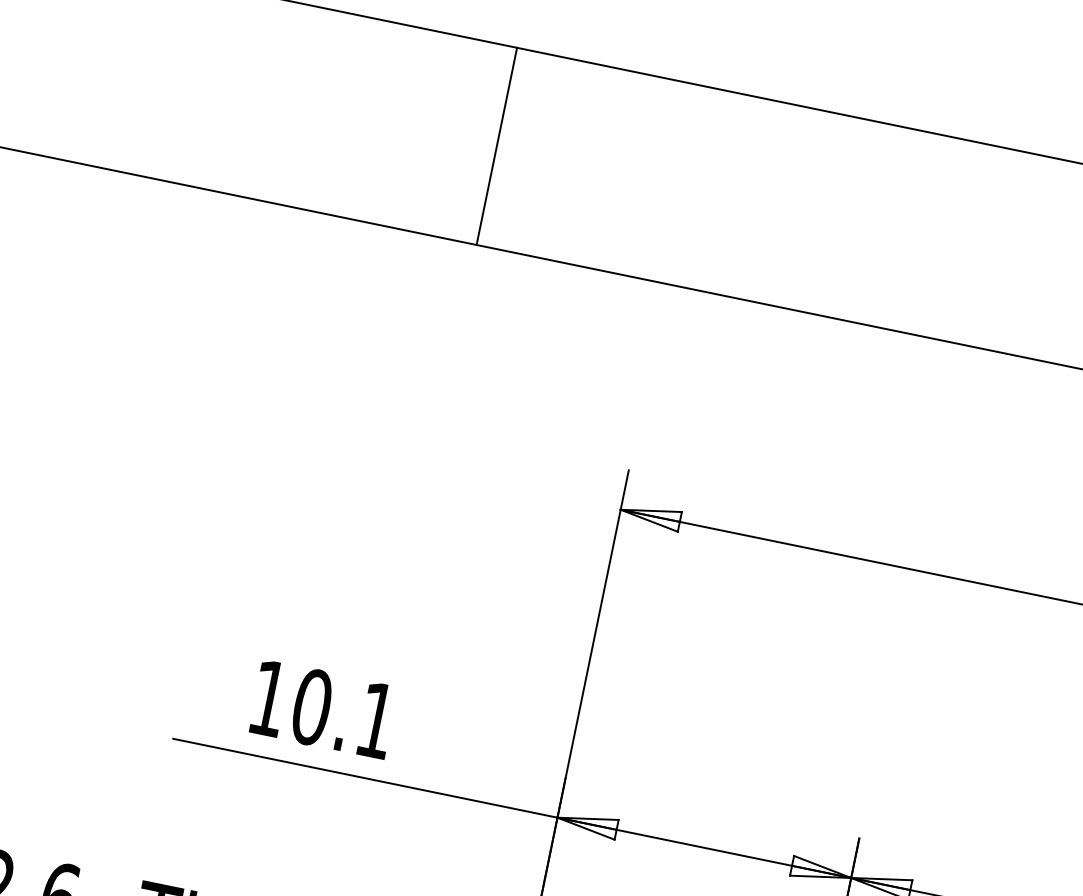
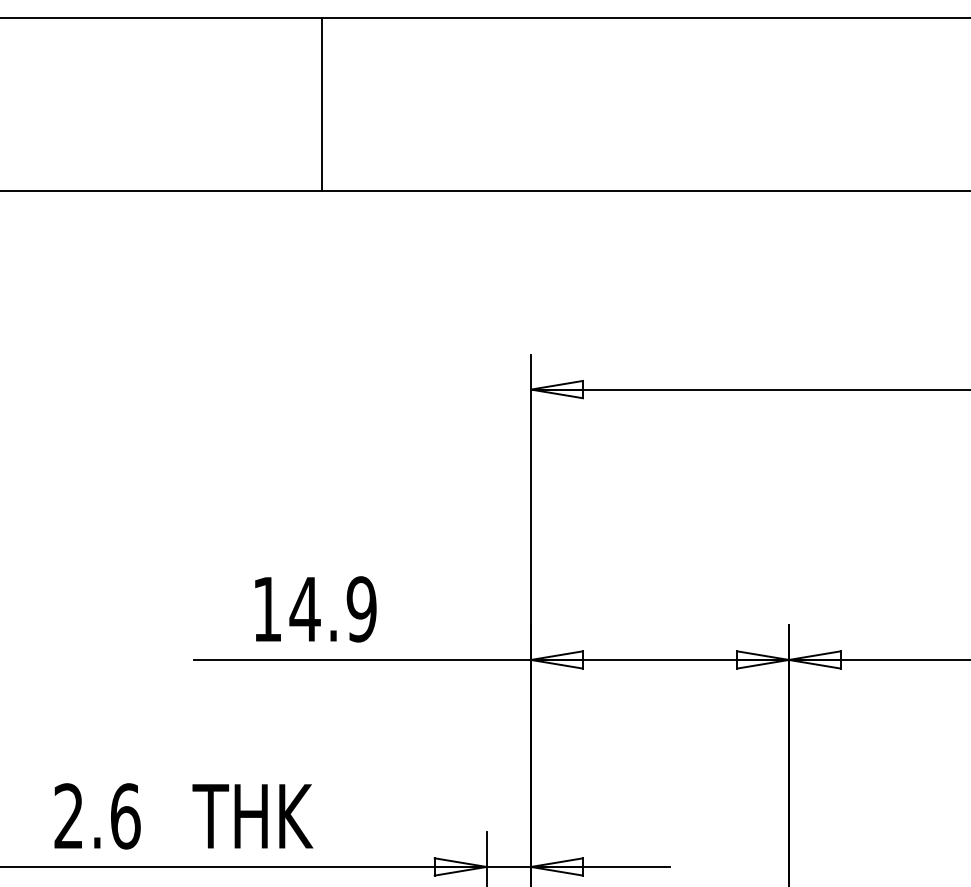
line: (496, 145) -> (321, 104), moved
text: (343, 713) -> (332, 609), 10.1 -> 14.9

